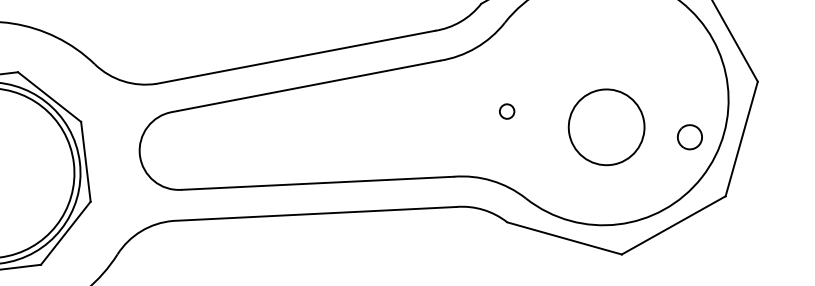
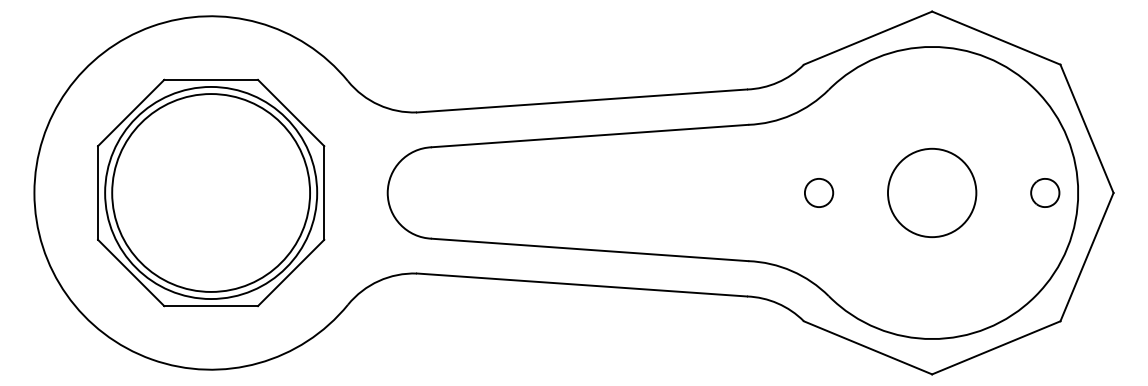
circle: (506, 111) -> (818, 192), size x1.67
circle: (606, 126) -> (932, 192), moved
part: (690, 136) -> (1045, 192), moved

